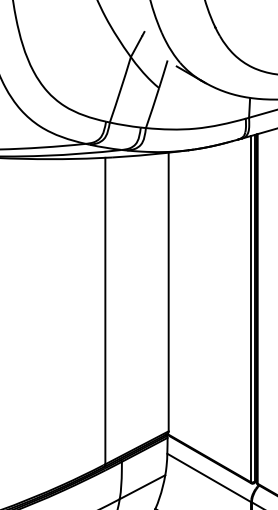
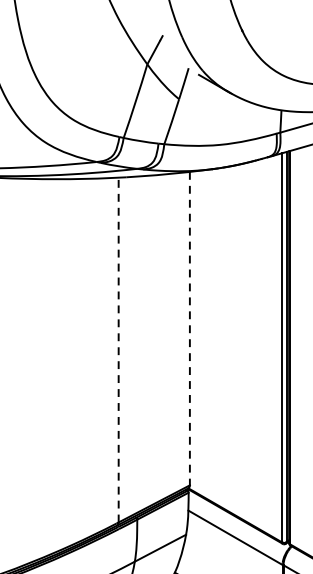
line: (168, 292) -> (189, 329), solid -> dashed
line: (105, 310) -> (118, 349), solid -> dashed

